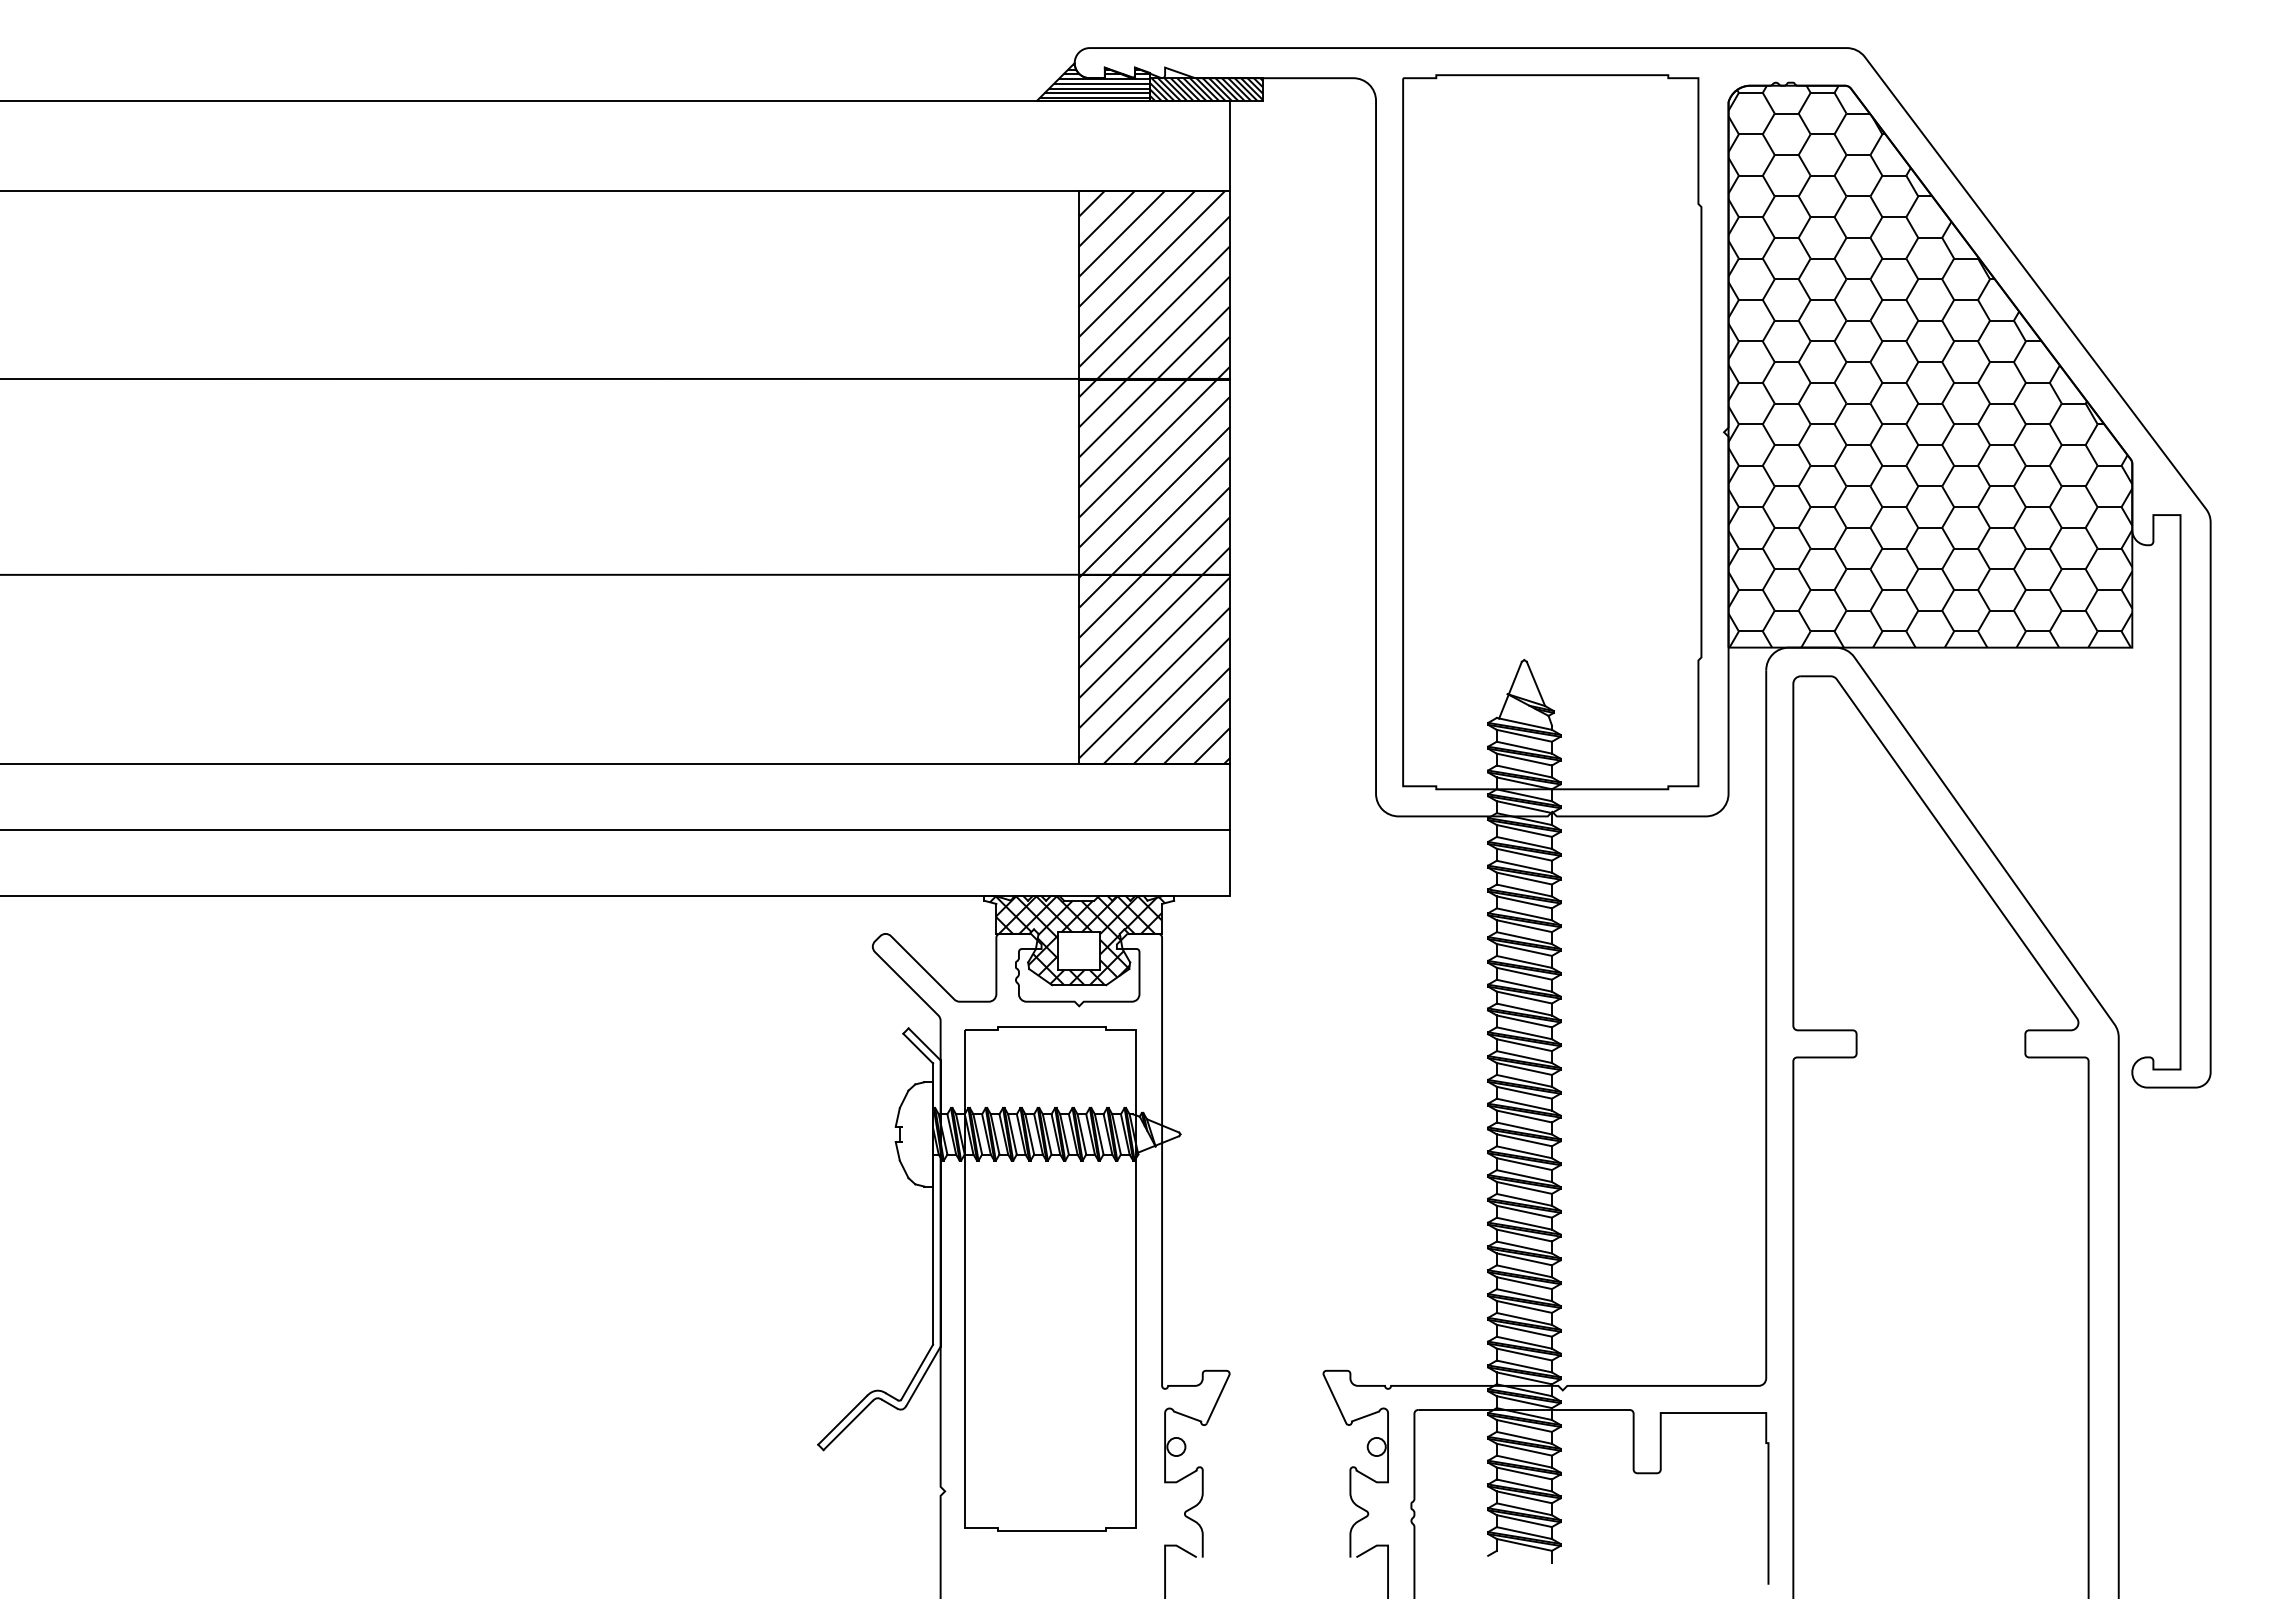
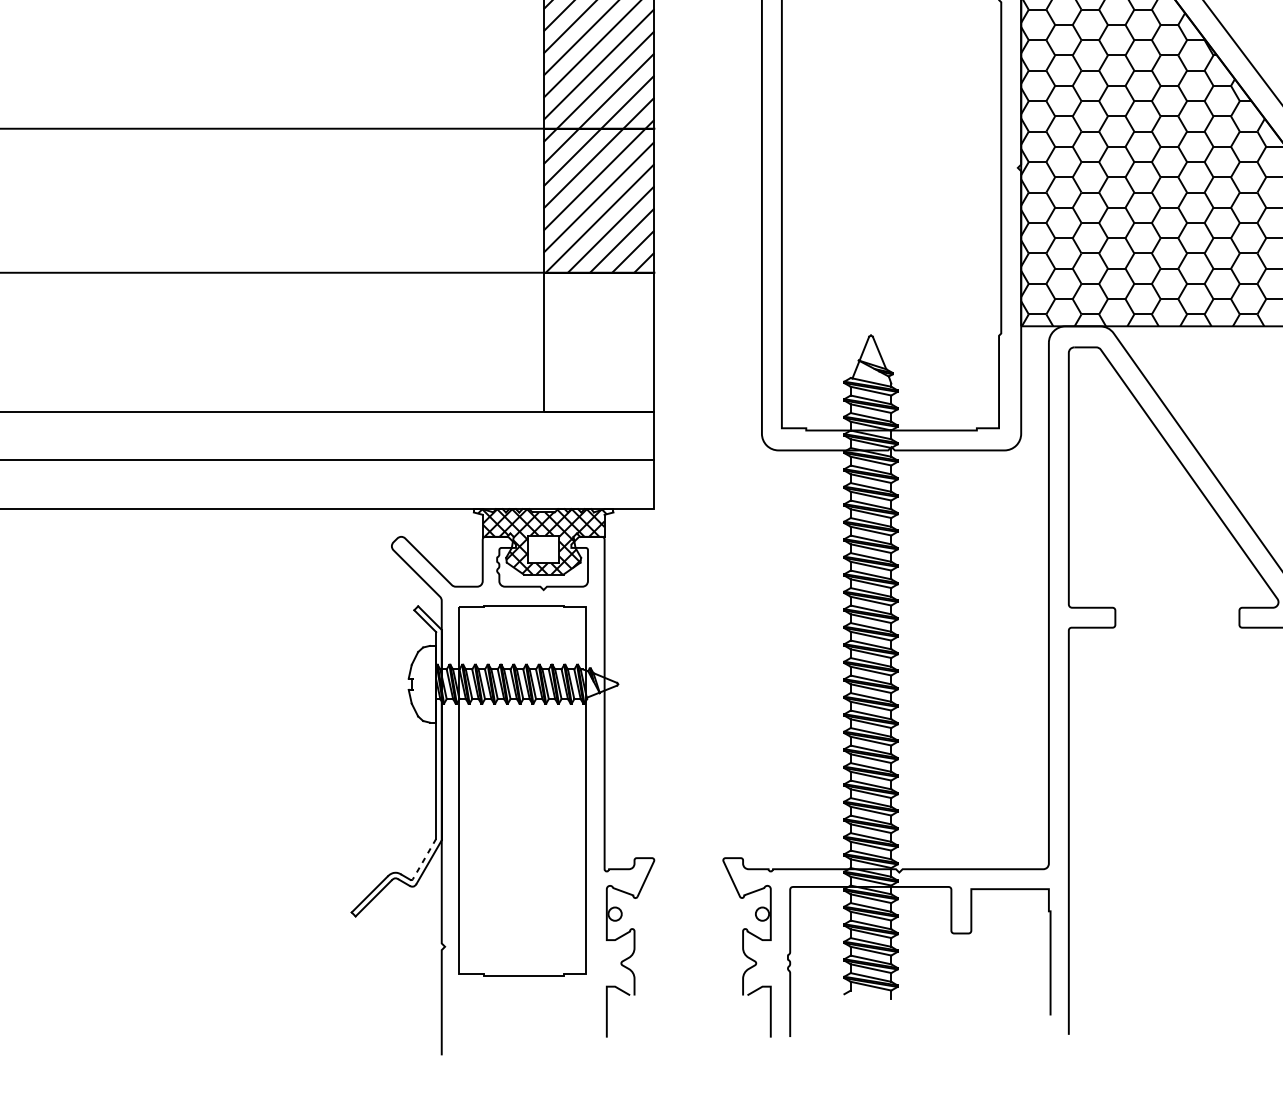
hatch: (1154, 669) -> (599, 342), removed
line: (917, 1372) -> (424, 859), solid -> dashed

